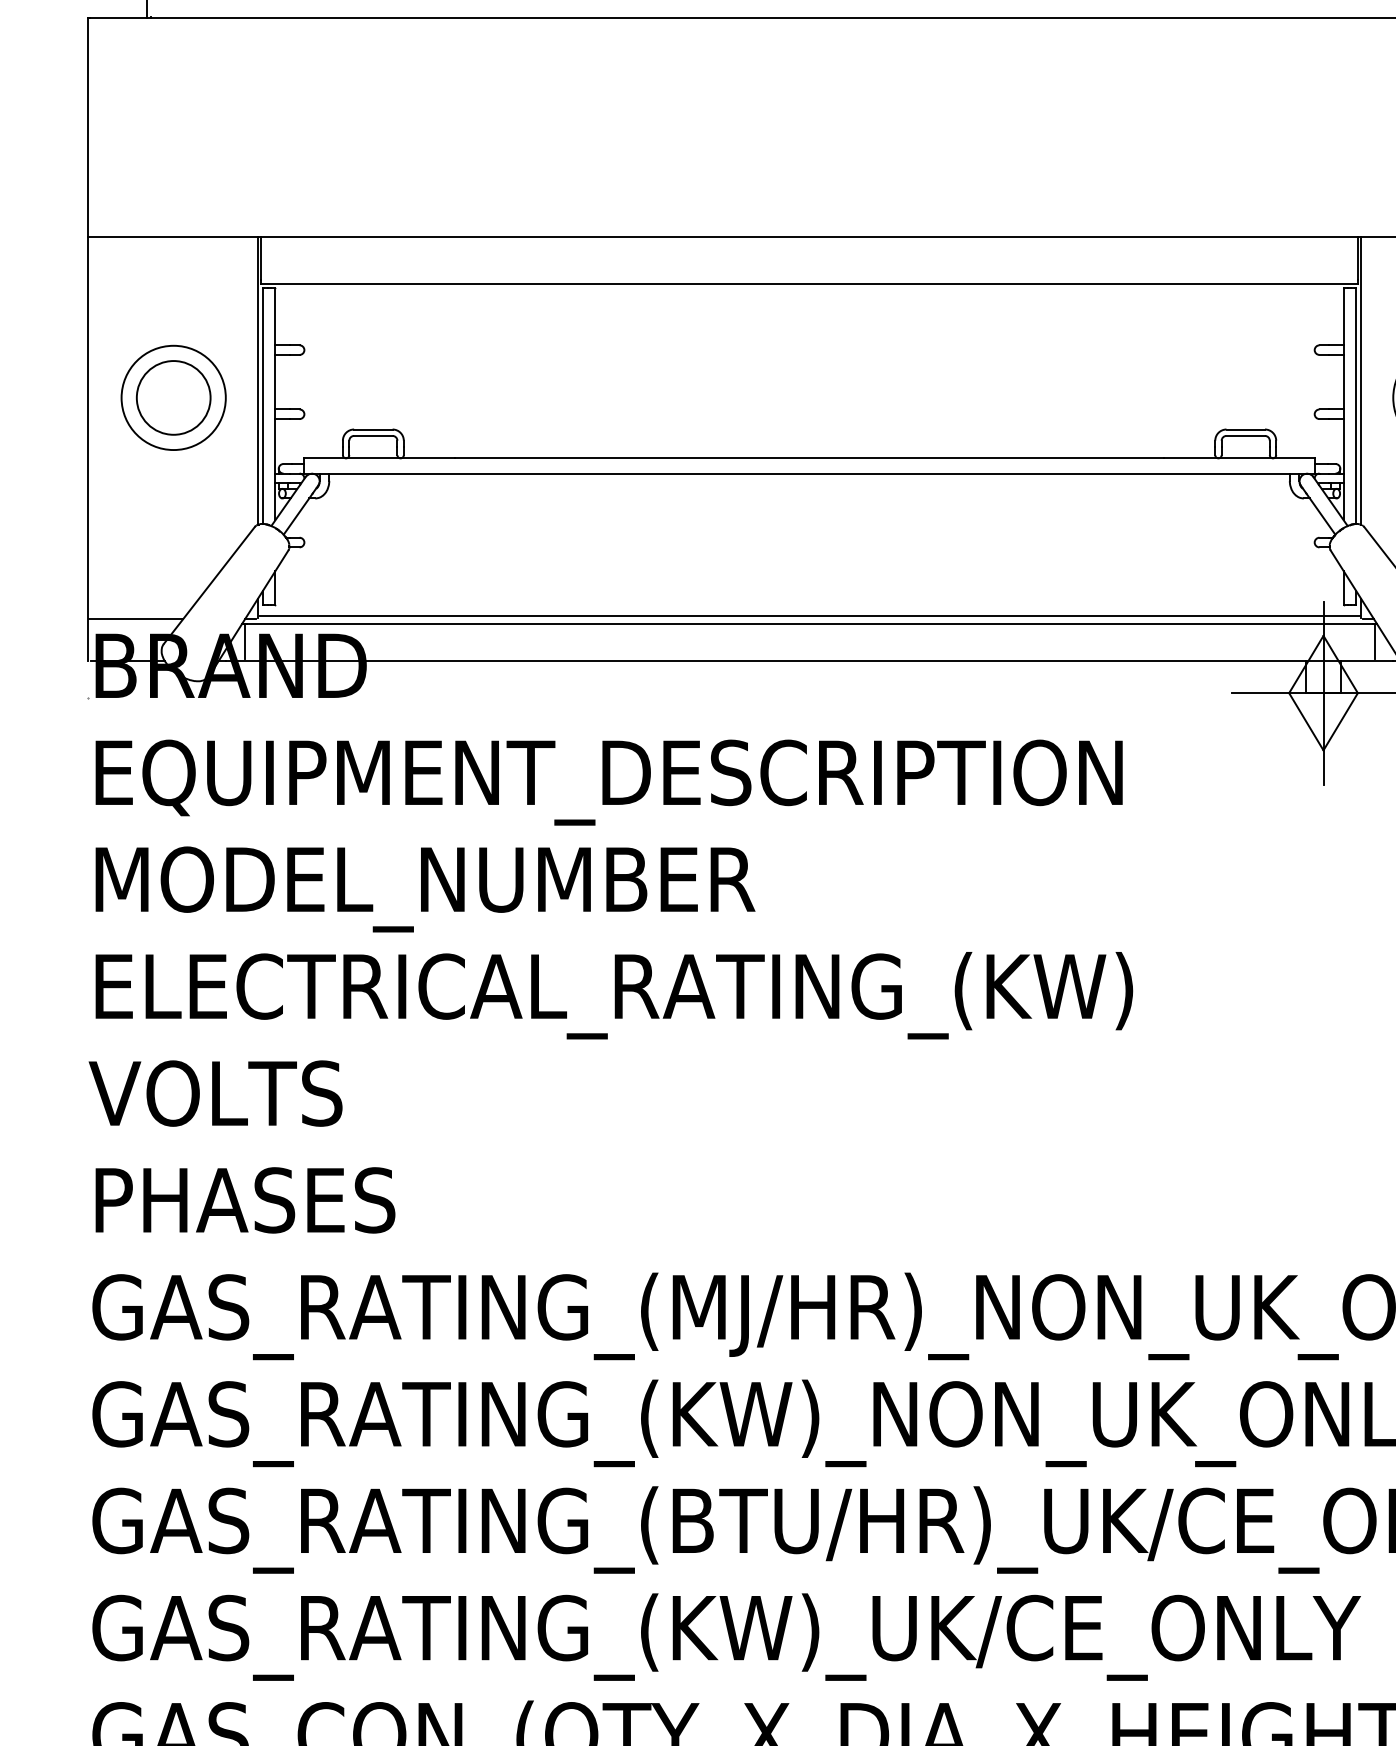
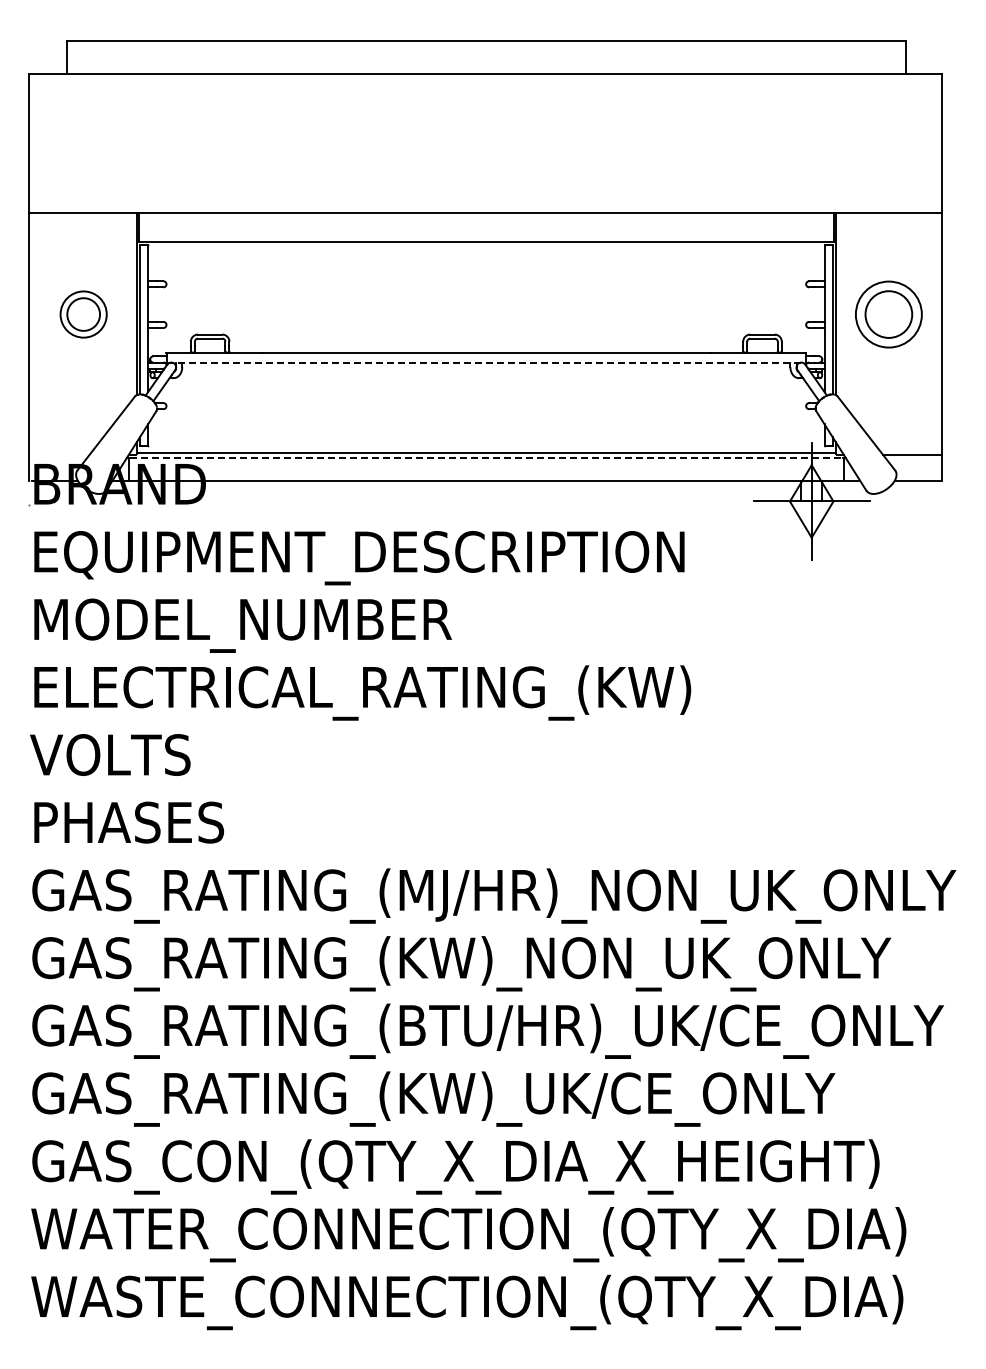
part: (173, 397) -> (83, 314), size x0.7
line: (809, 473) -> (486, 362), solid -> dashed
line: (135, 618) -> (59, 454), removed
line: (809, 623) -> (486, 457), solid -> dashed

